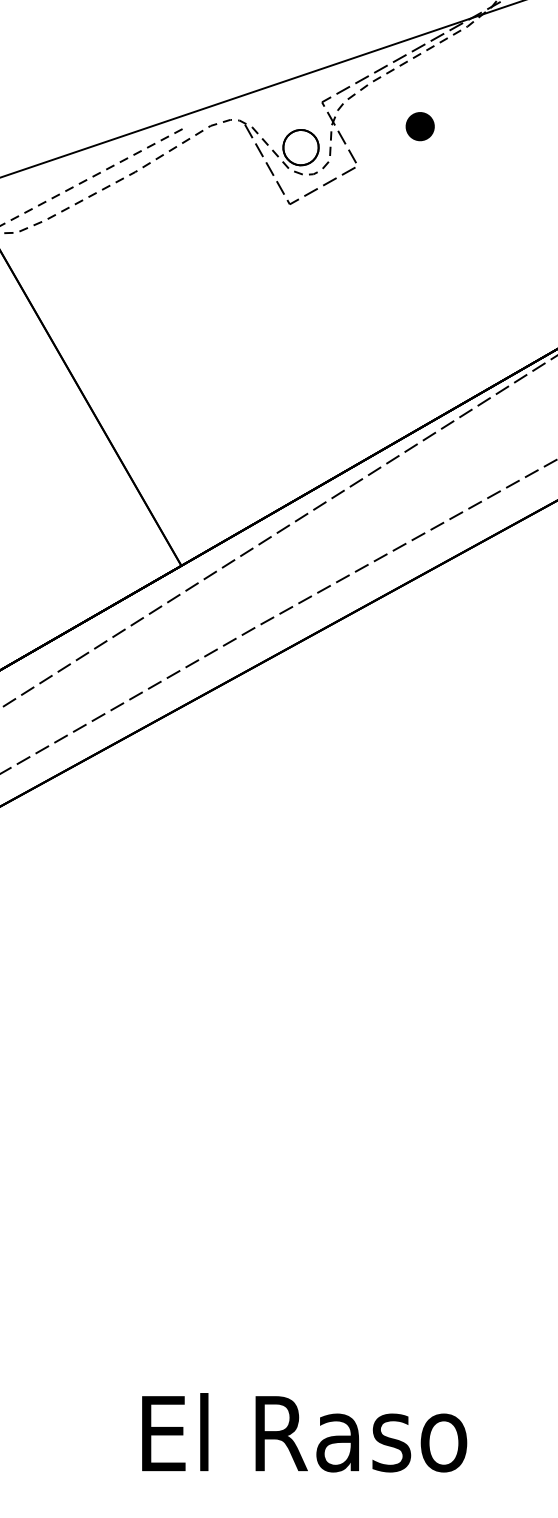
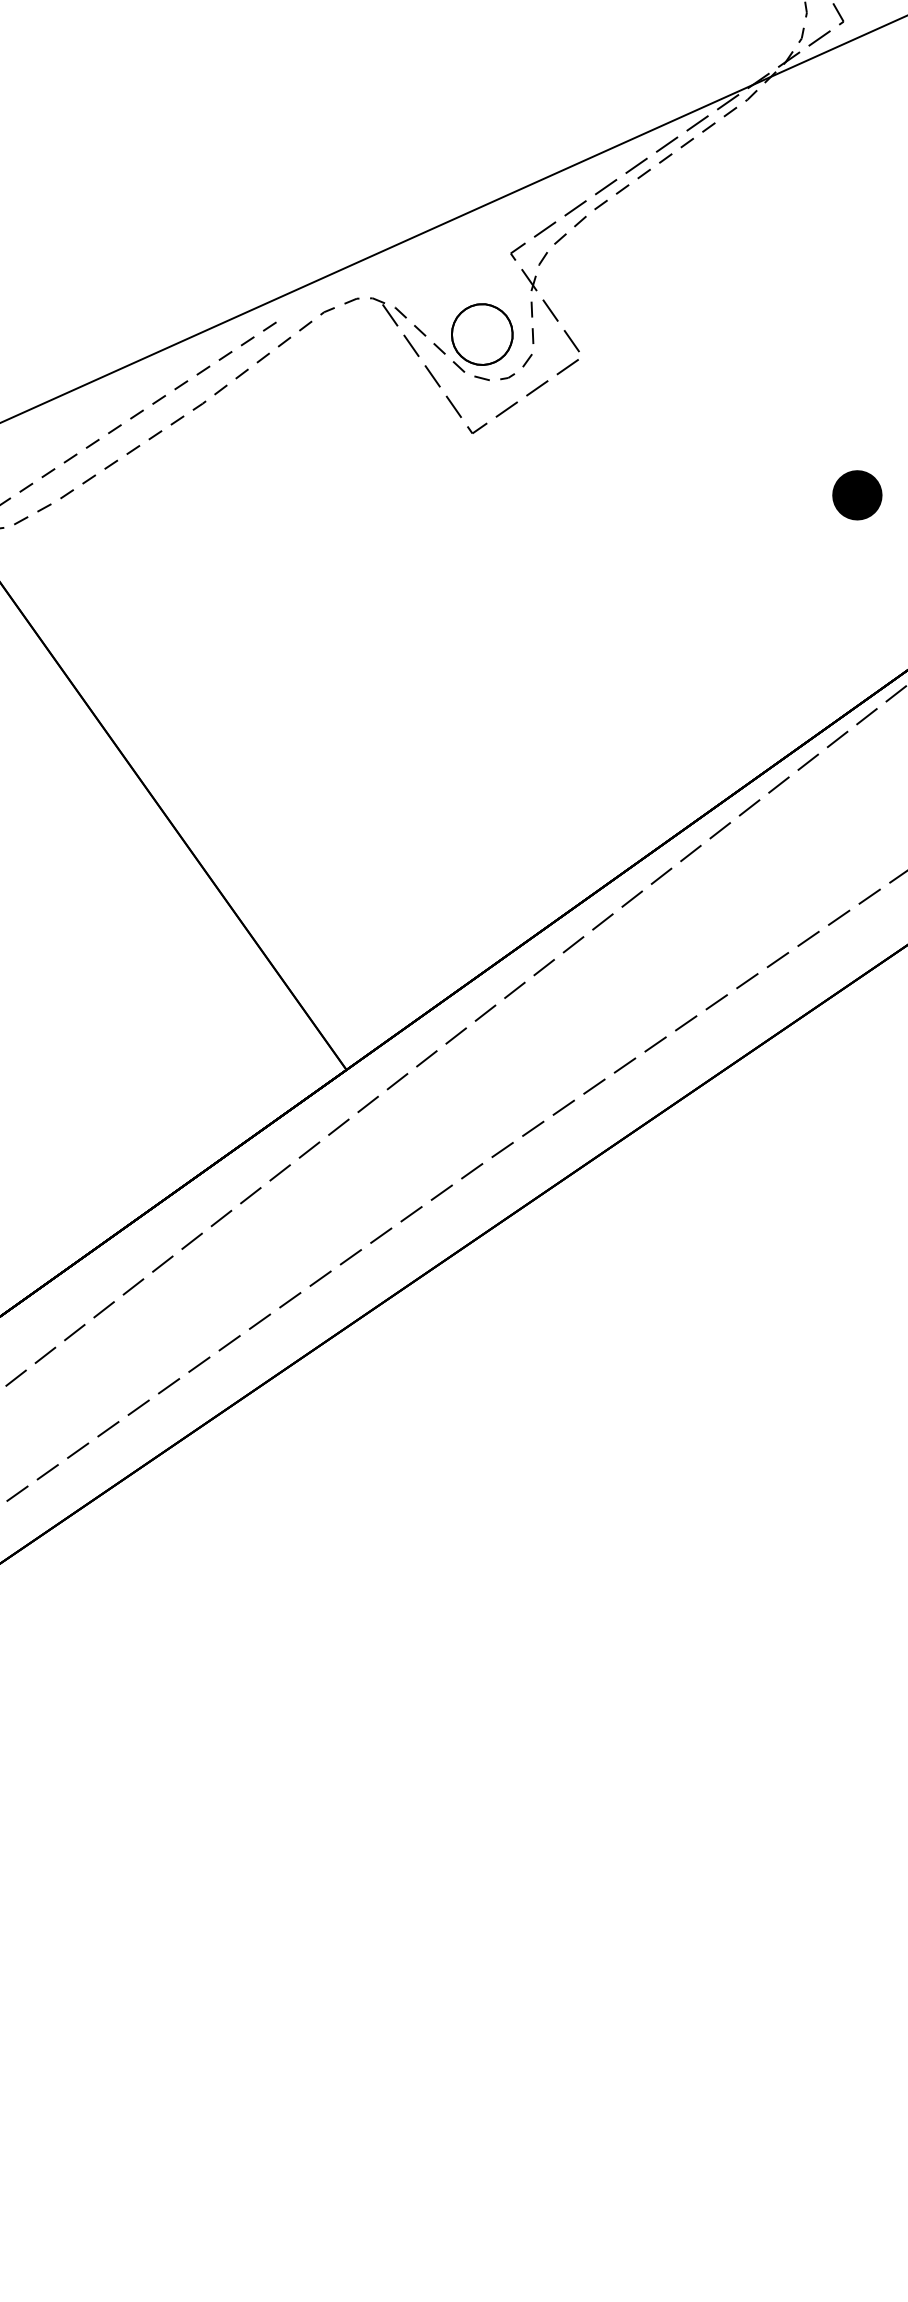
part: (419, 126) -> (856, 495), moved

